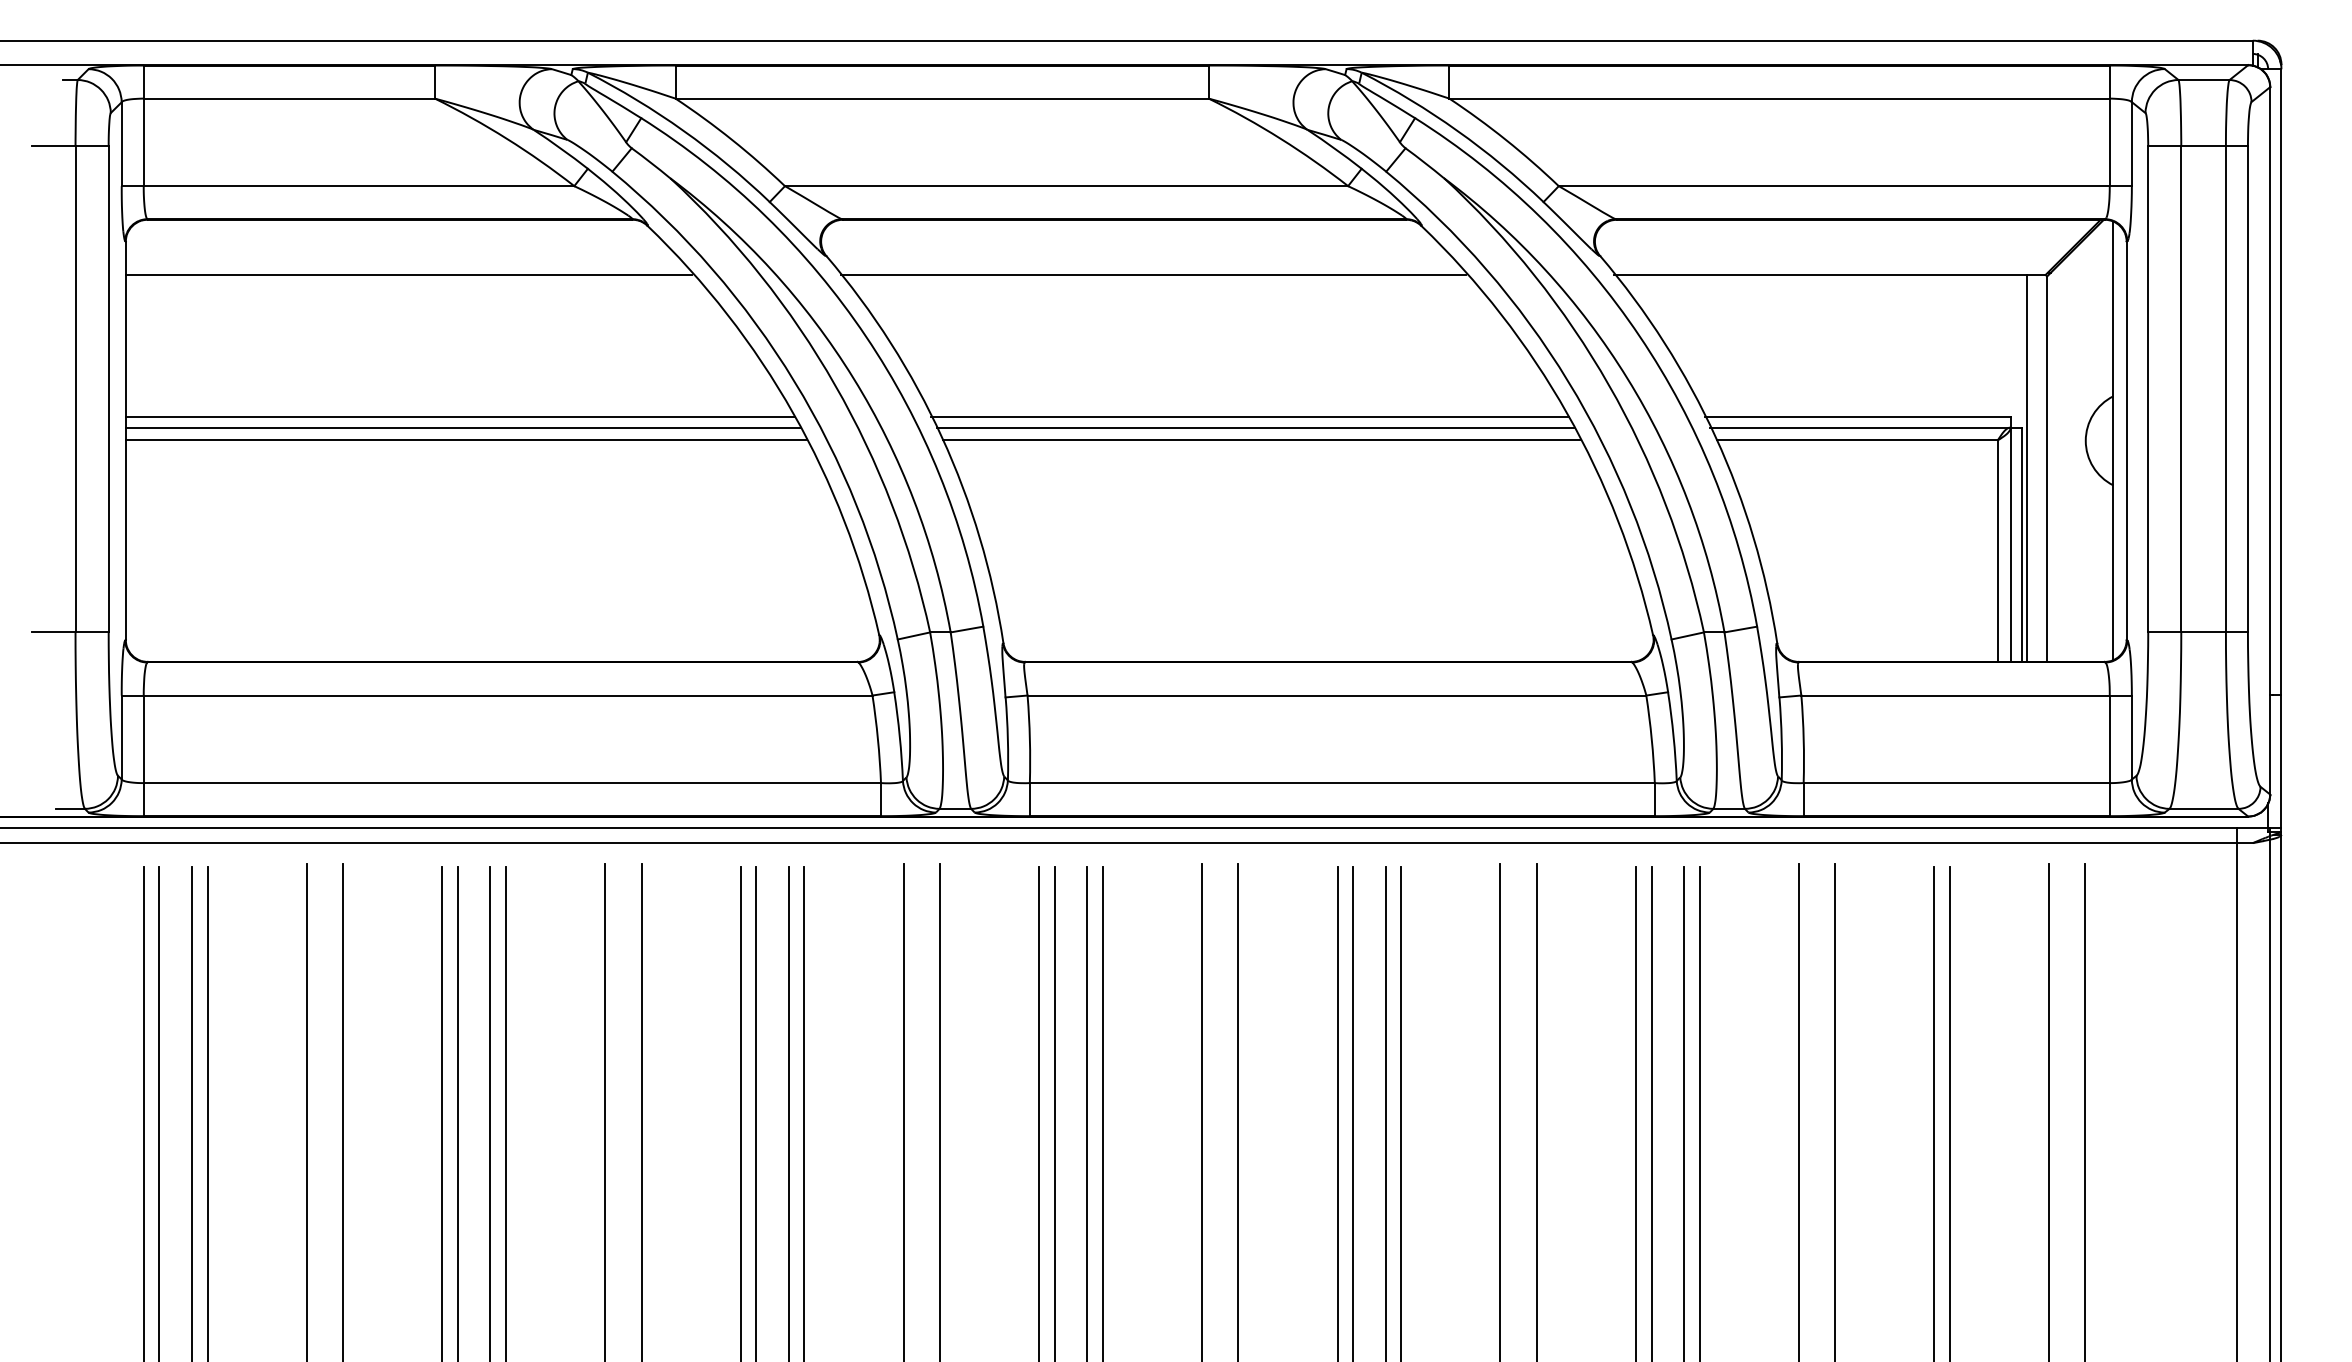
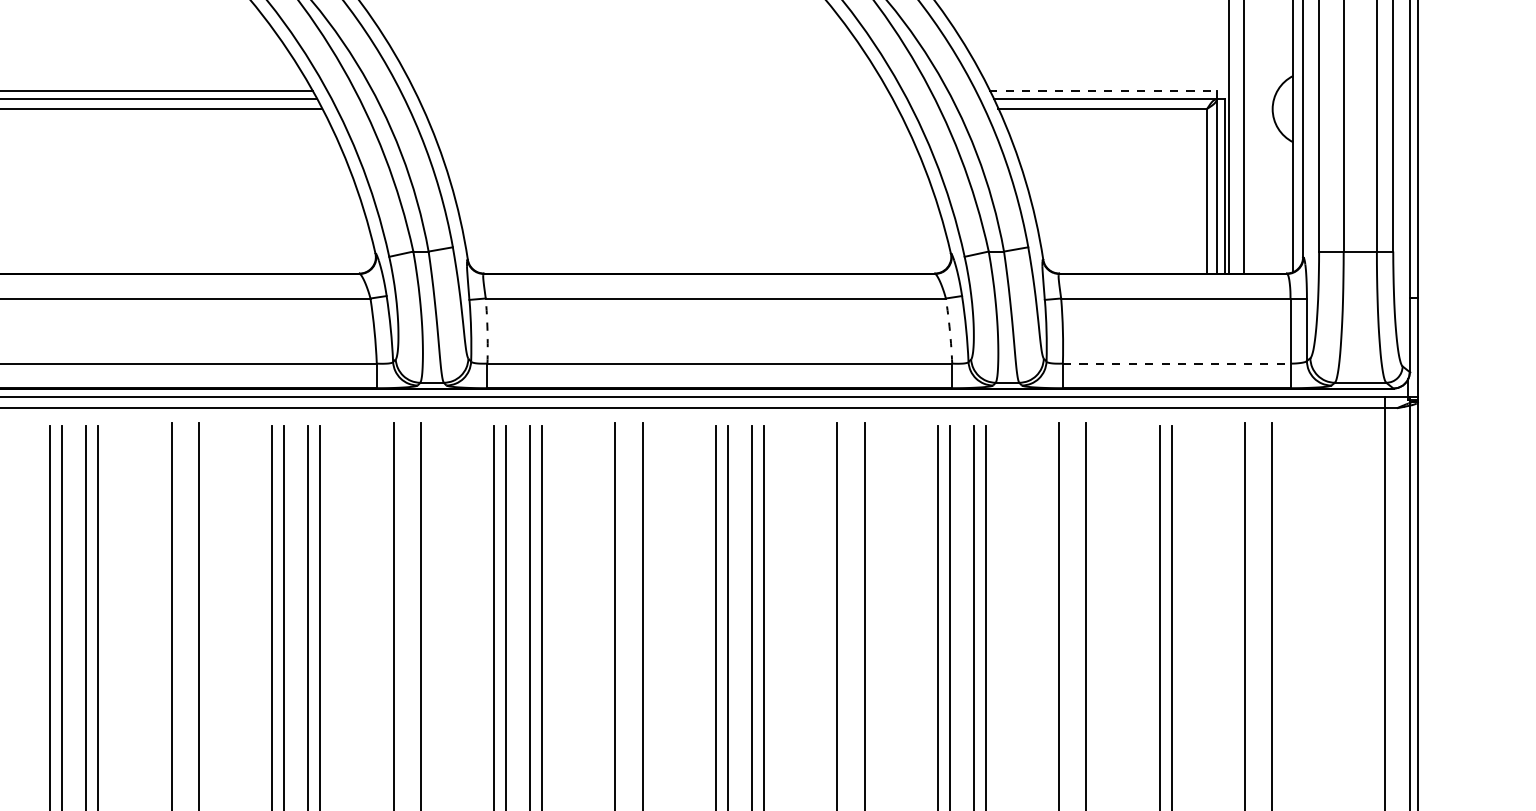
line: (1249, 416) -> (650, 91), removed
line: (1858, 416) -> (1103, 91), solid -> dashed
line: (1254, 427) -> (654, 99), removed
line: (1261, 440) -> (659, 108), removed
arc: (1029, 739) -> (487, 331), solid -> dashed
arc: (1651, 739) -> (949, 331), solid -> dashed
line: (1957, 783) -> (1177, 363), solid -> dashed

